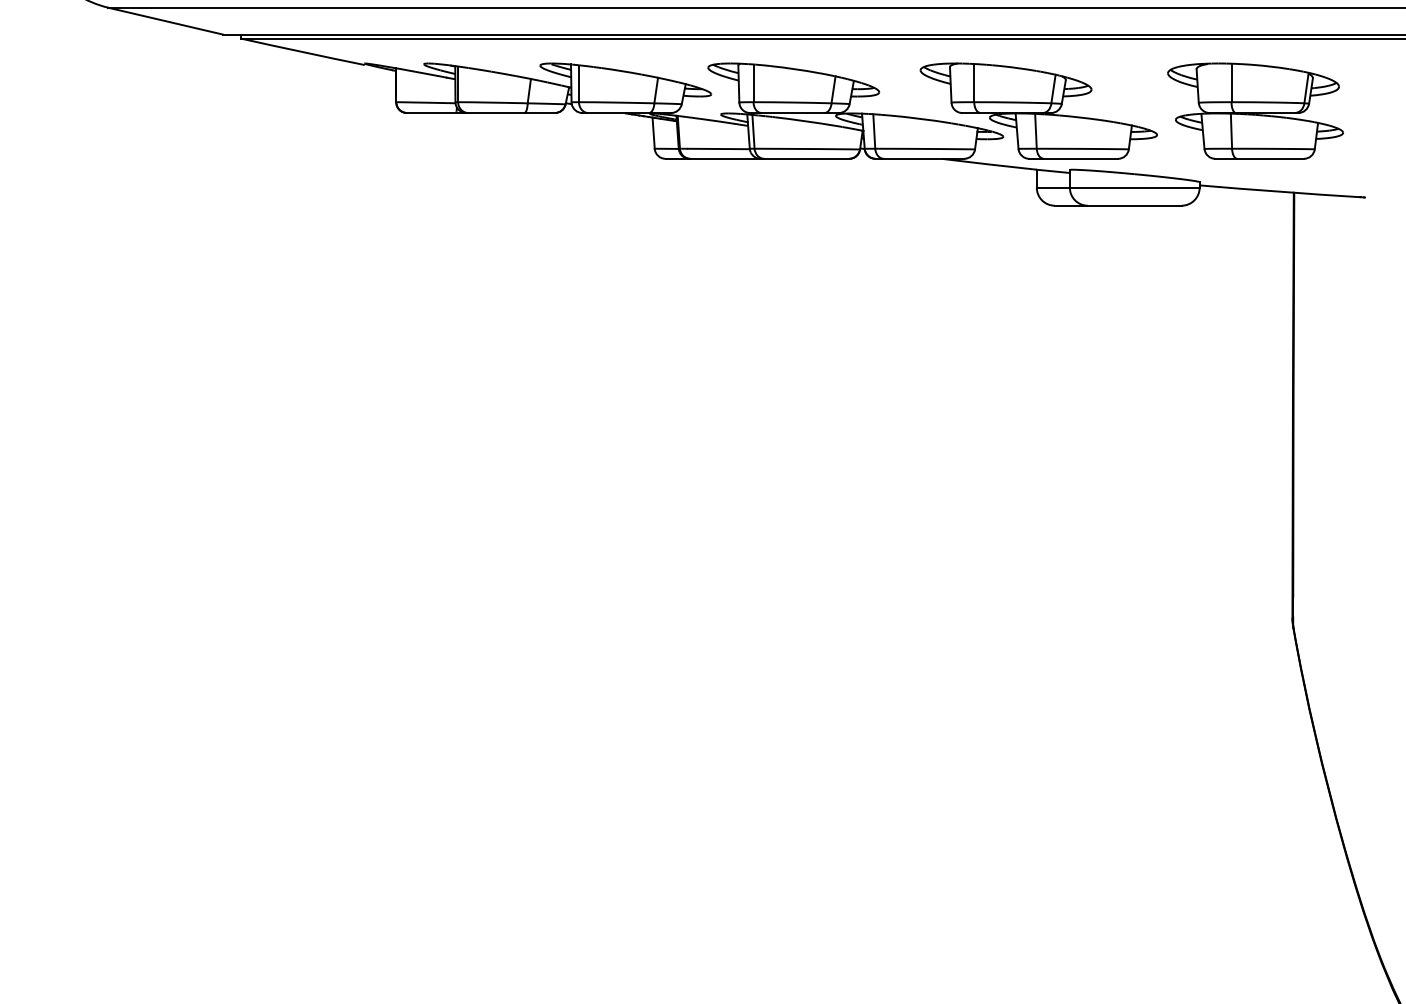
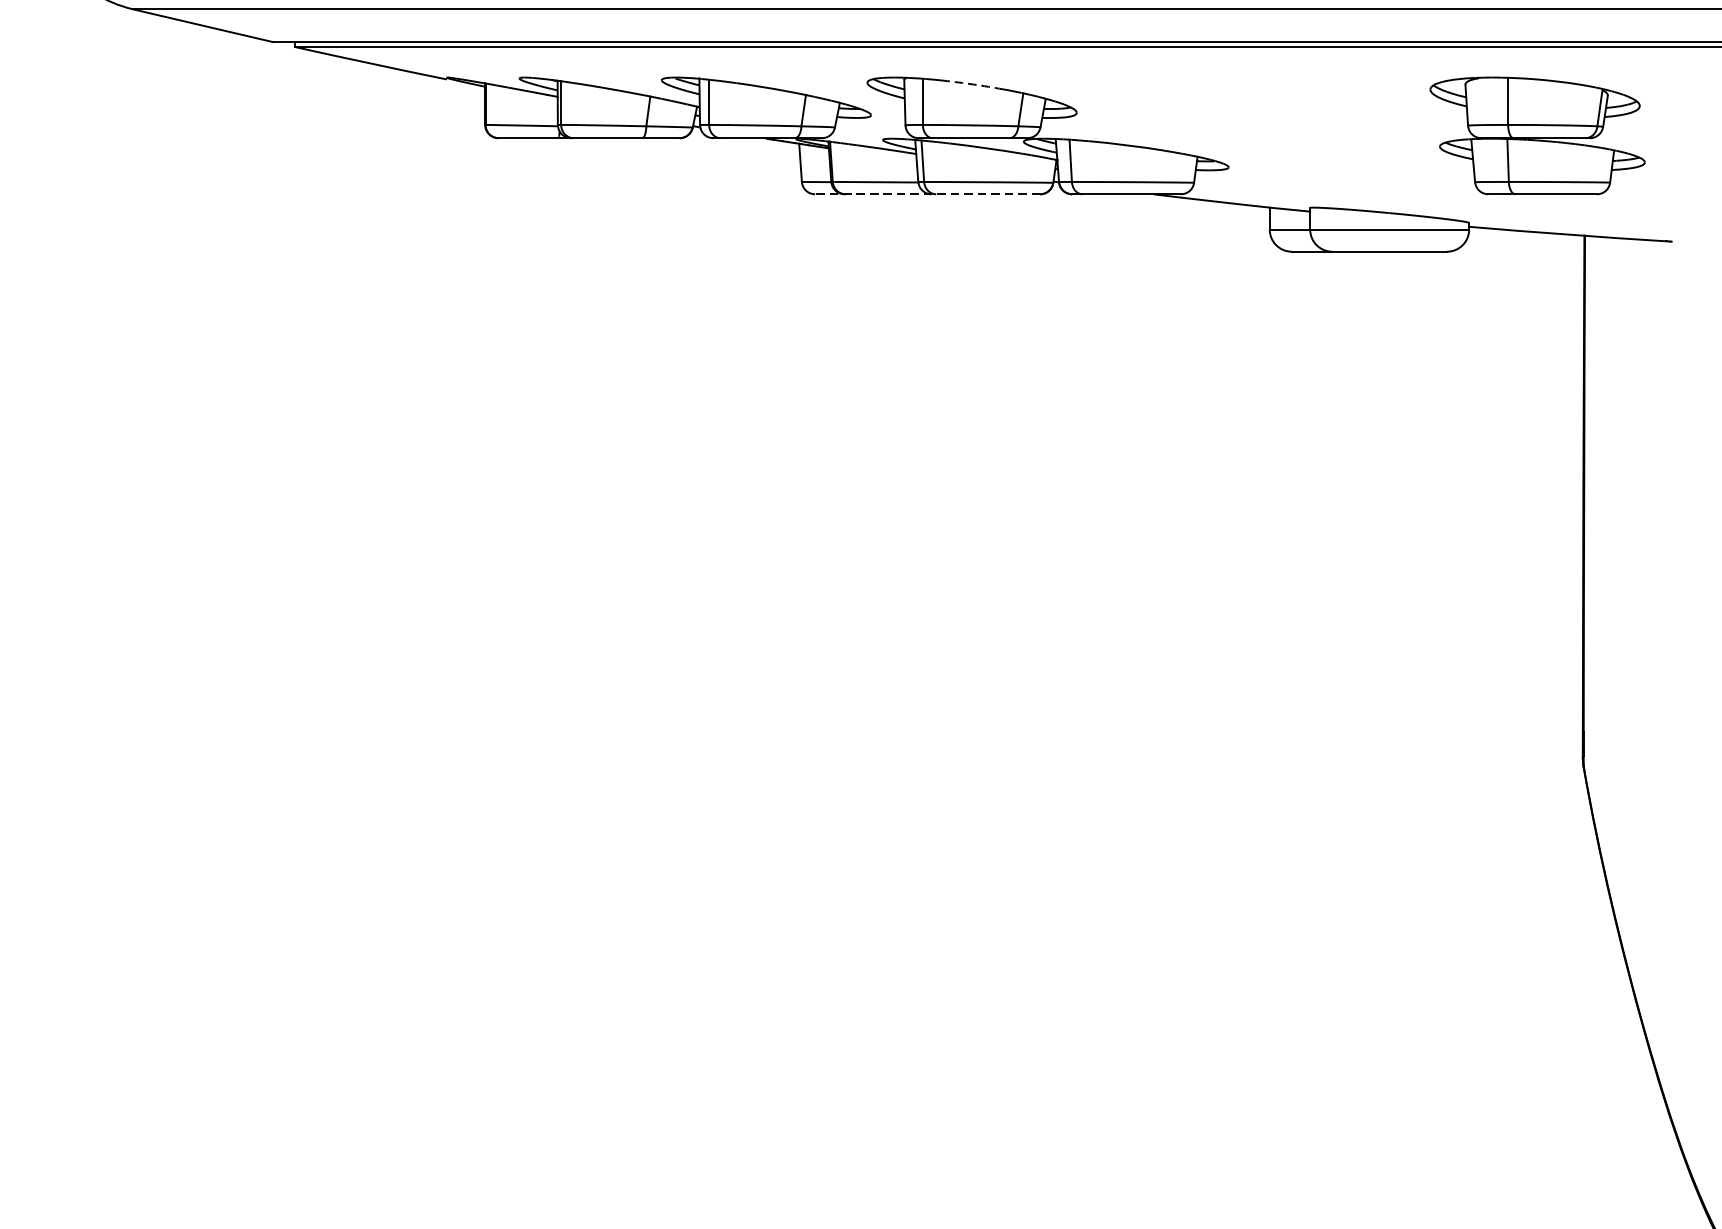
arc: (795, 69) -> (974, 84), solid -> dashed
part: (1038, 110) -> (1271, 135), removed
line: (757, 158) -> (927, 193), solid -> dashed

